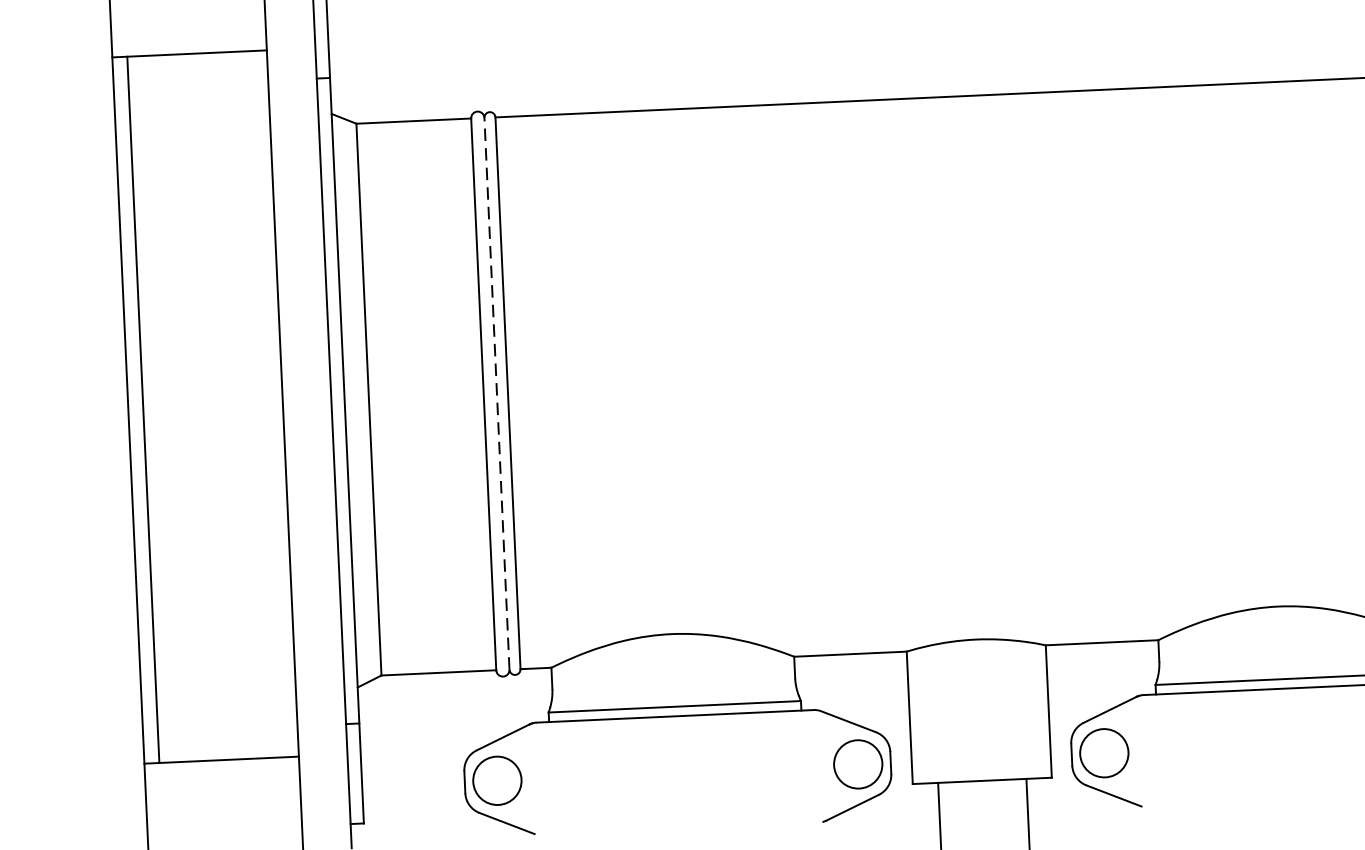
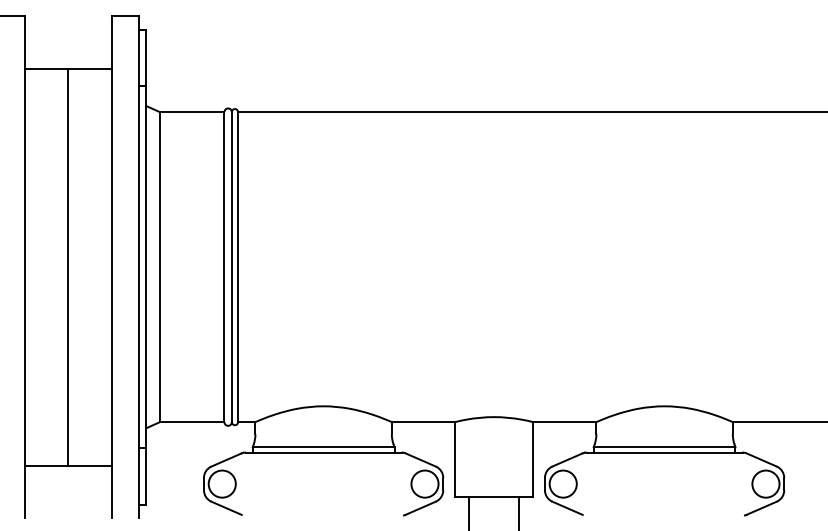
line: (496, 394) -> (231, 267), dashed -> solid
line: (143, 408) -> (68, 266), moved

